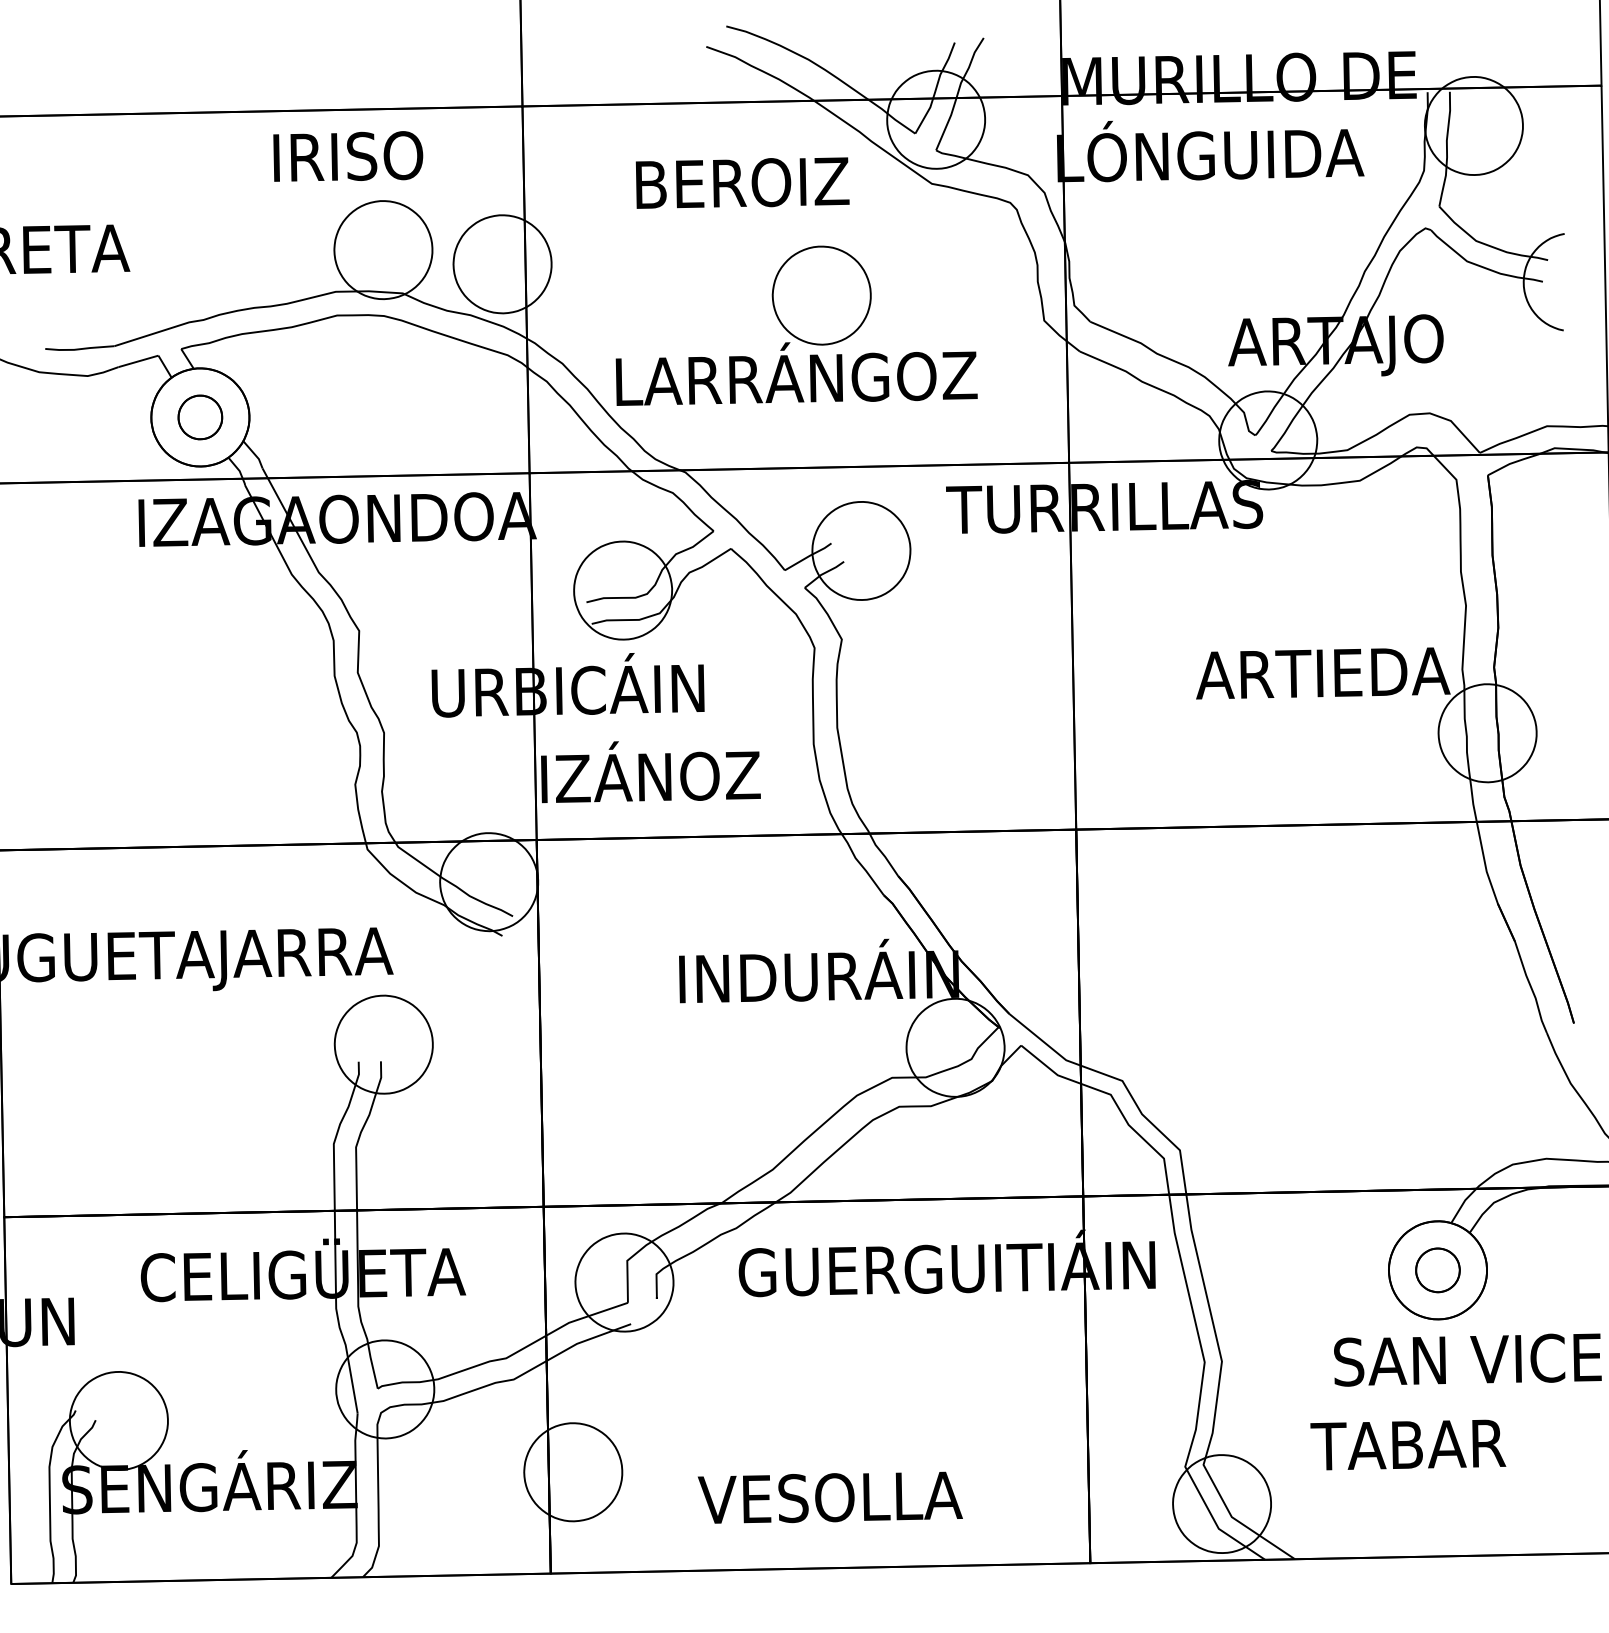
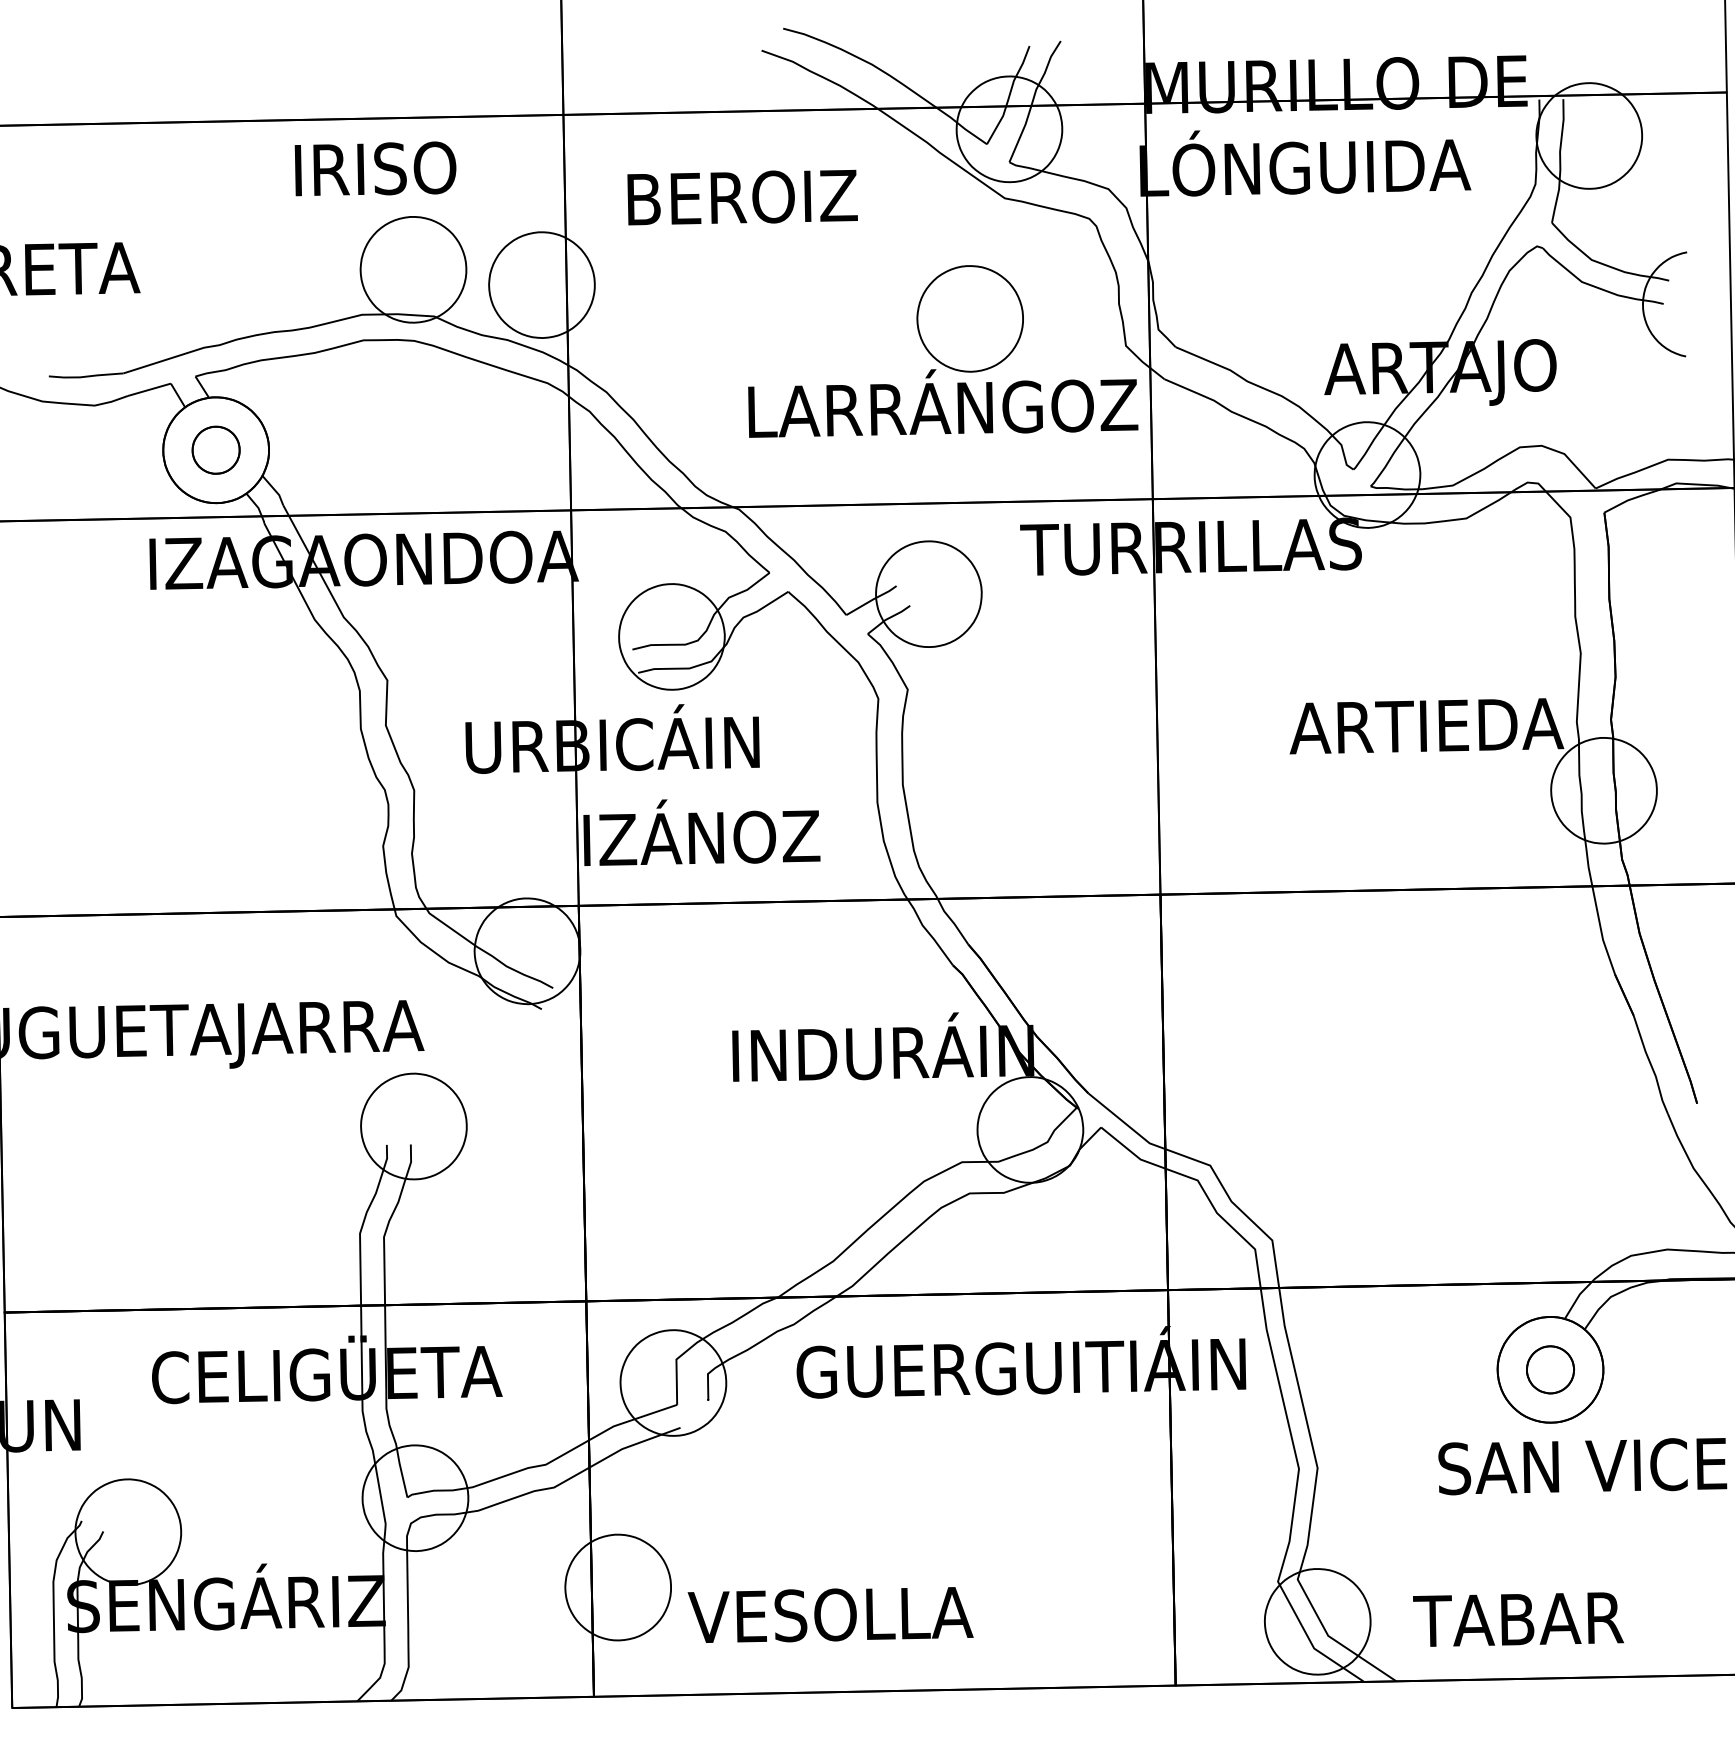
text: (742, 182) -> (742, 196), moved
part: (796, 325) -> (942, 351), moved
text: (1408, 1444) -> (1518, 1619), moved
text: (829, 1497) -> (829, 1614), moved

